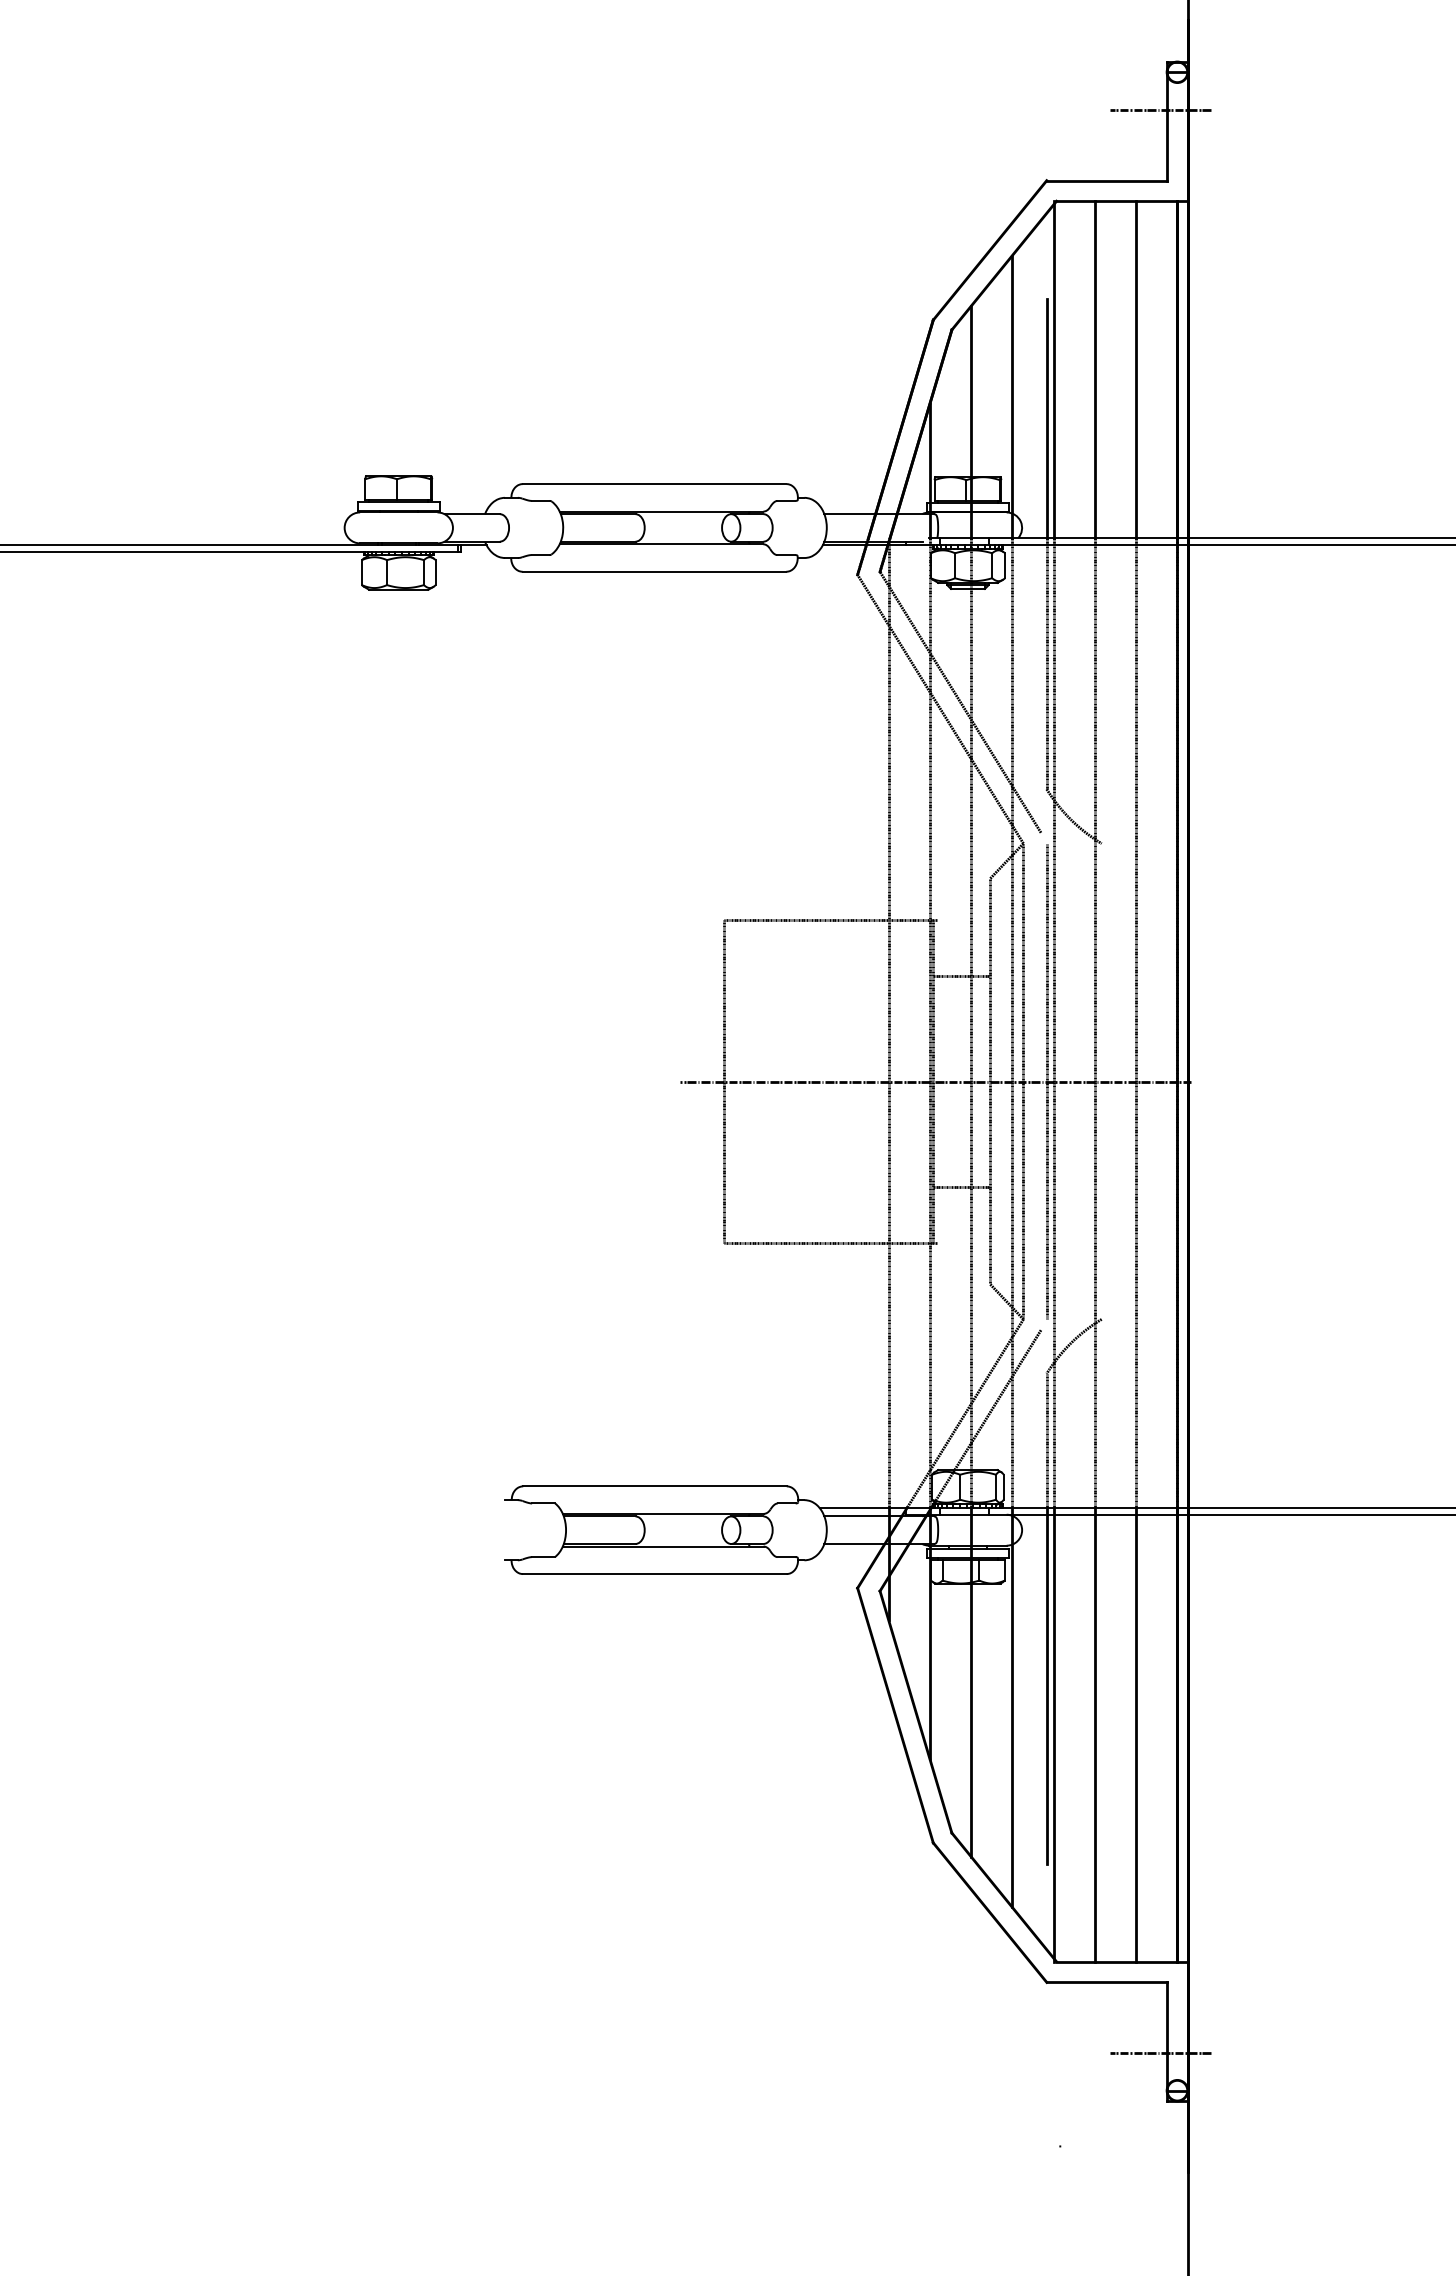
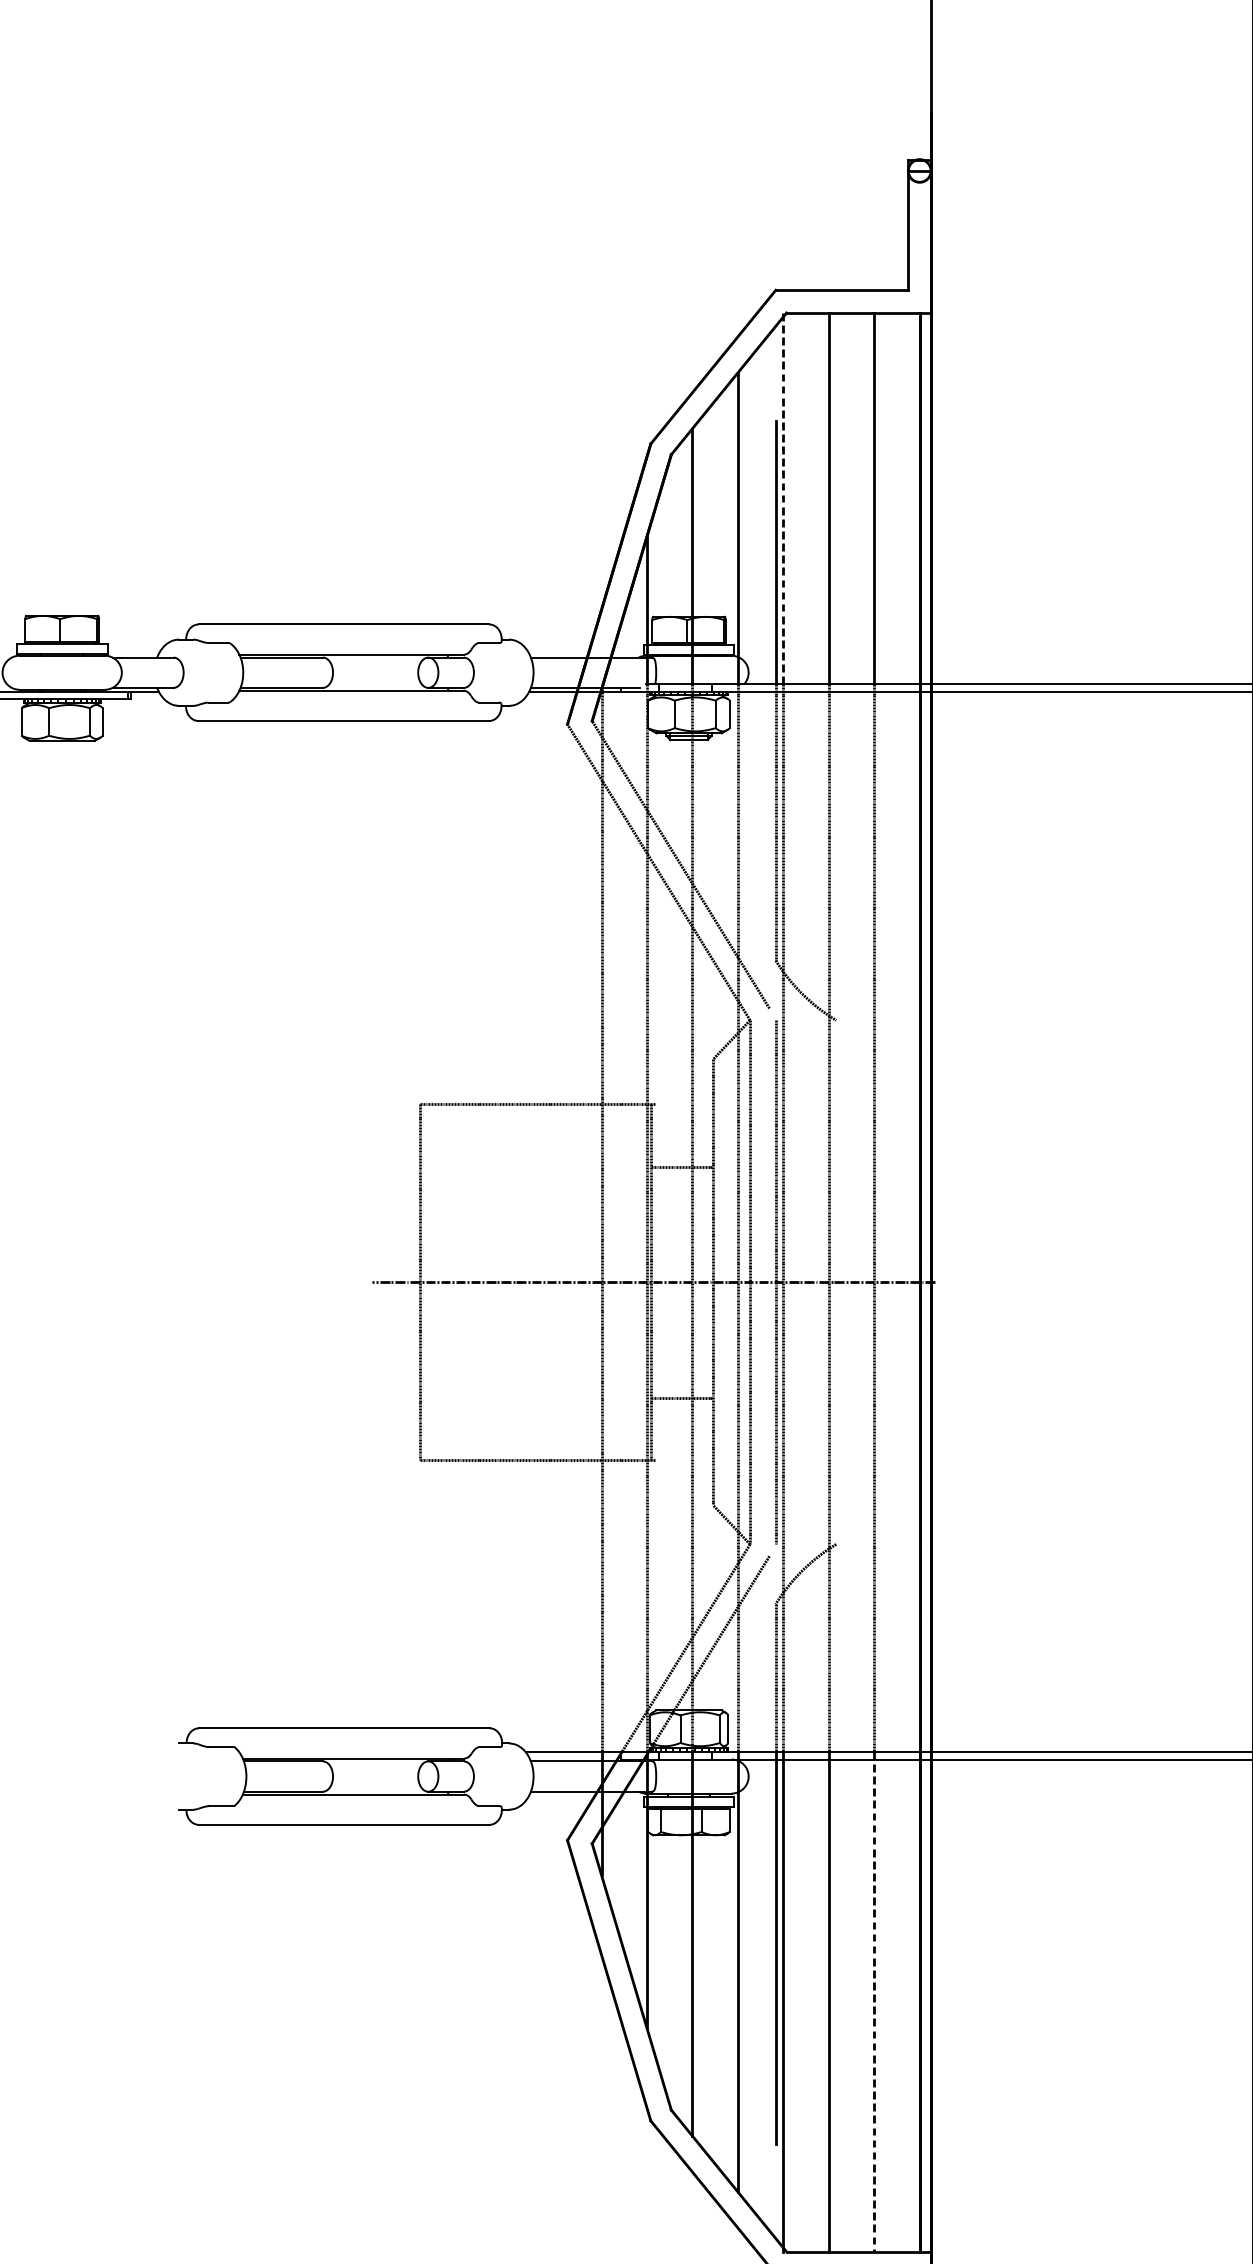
line: (1159, 110) -> (899, 213), removed
line: (1053, 370) -> (783, 499), solid -> dashed
line: (1136, 1734) -> (874, 2001), solid -> dashed

